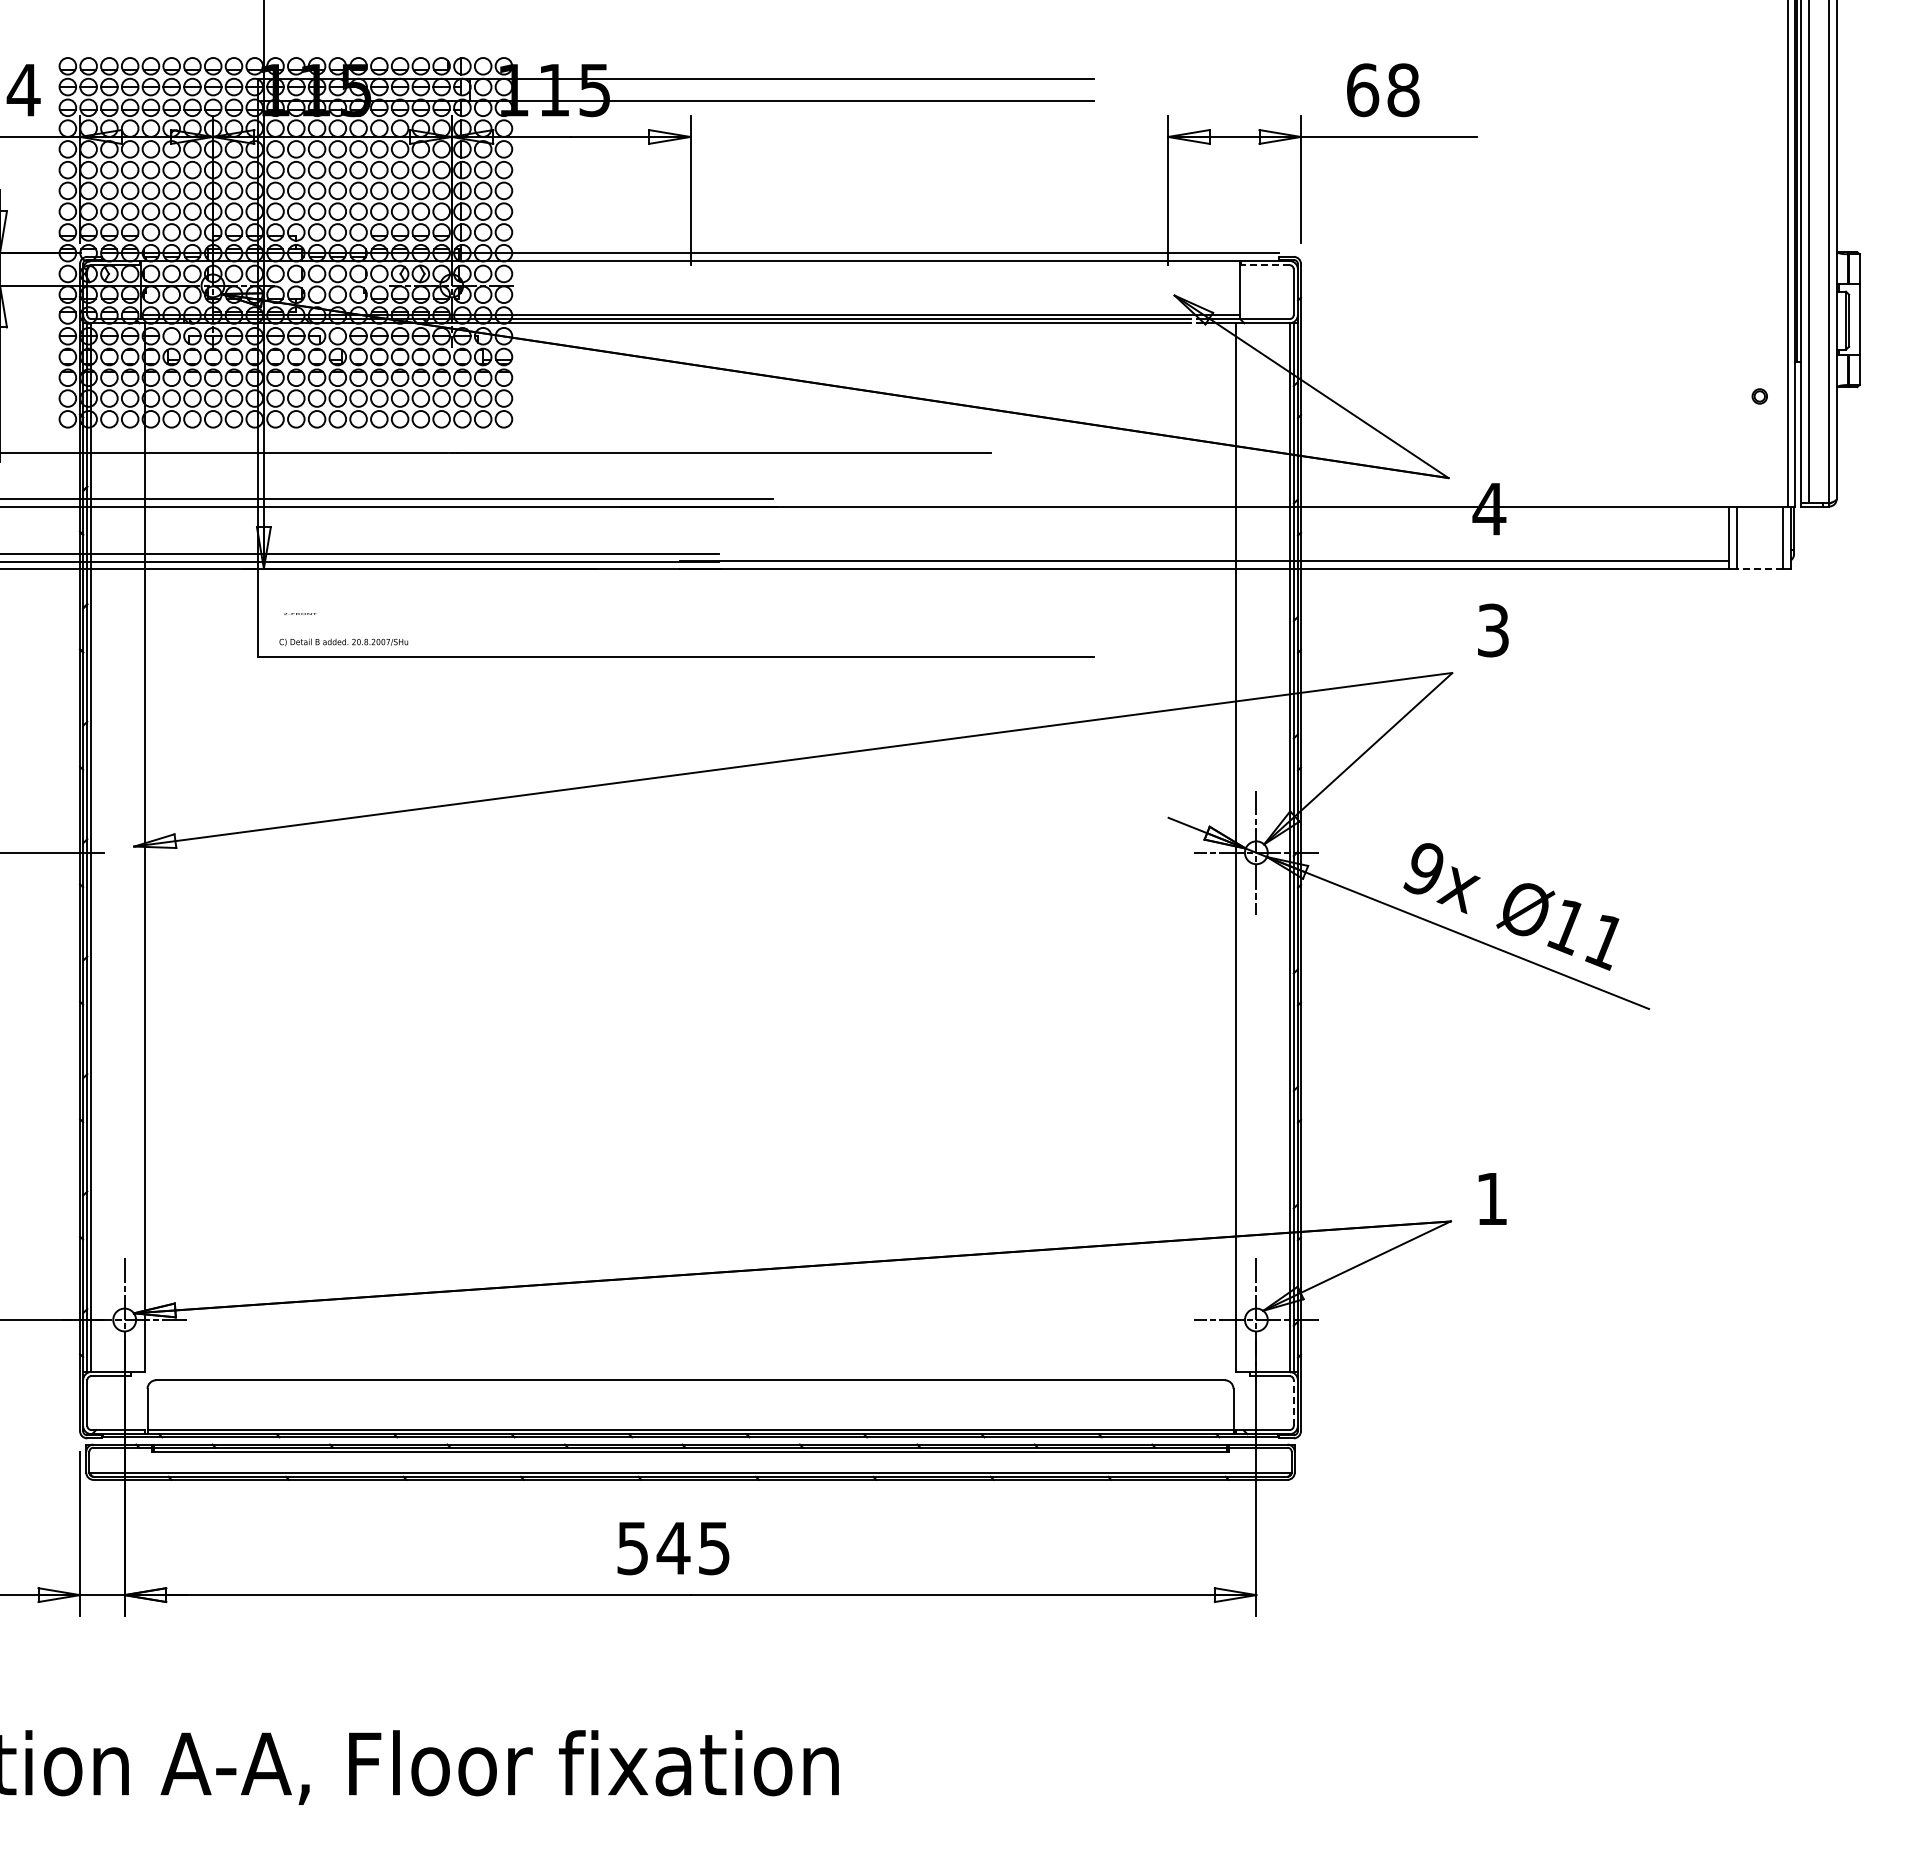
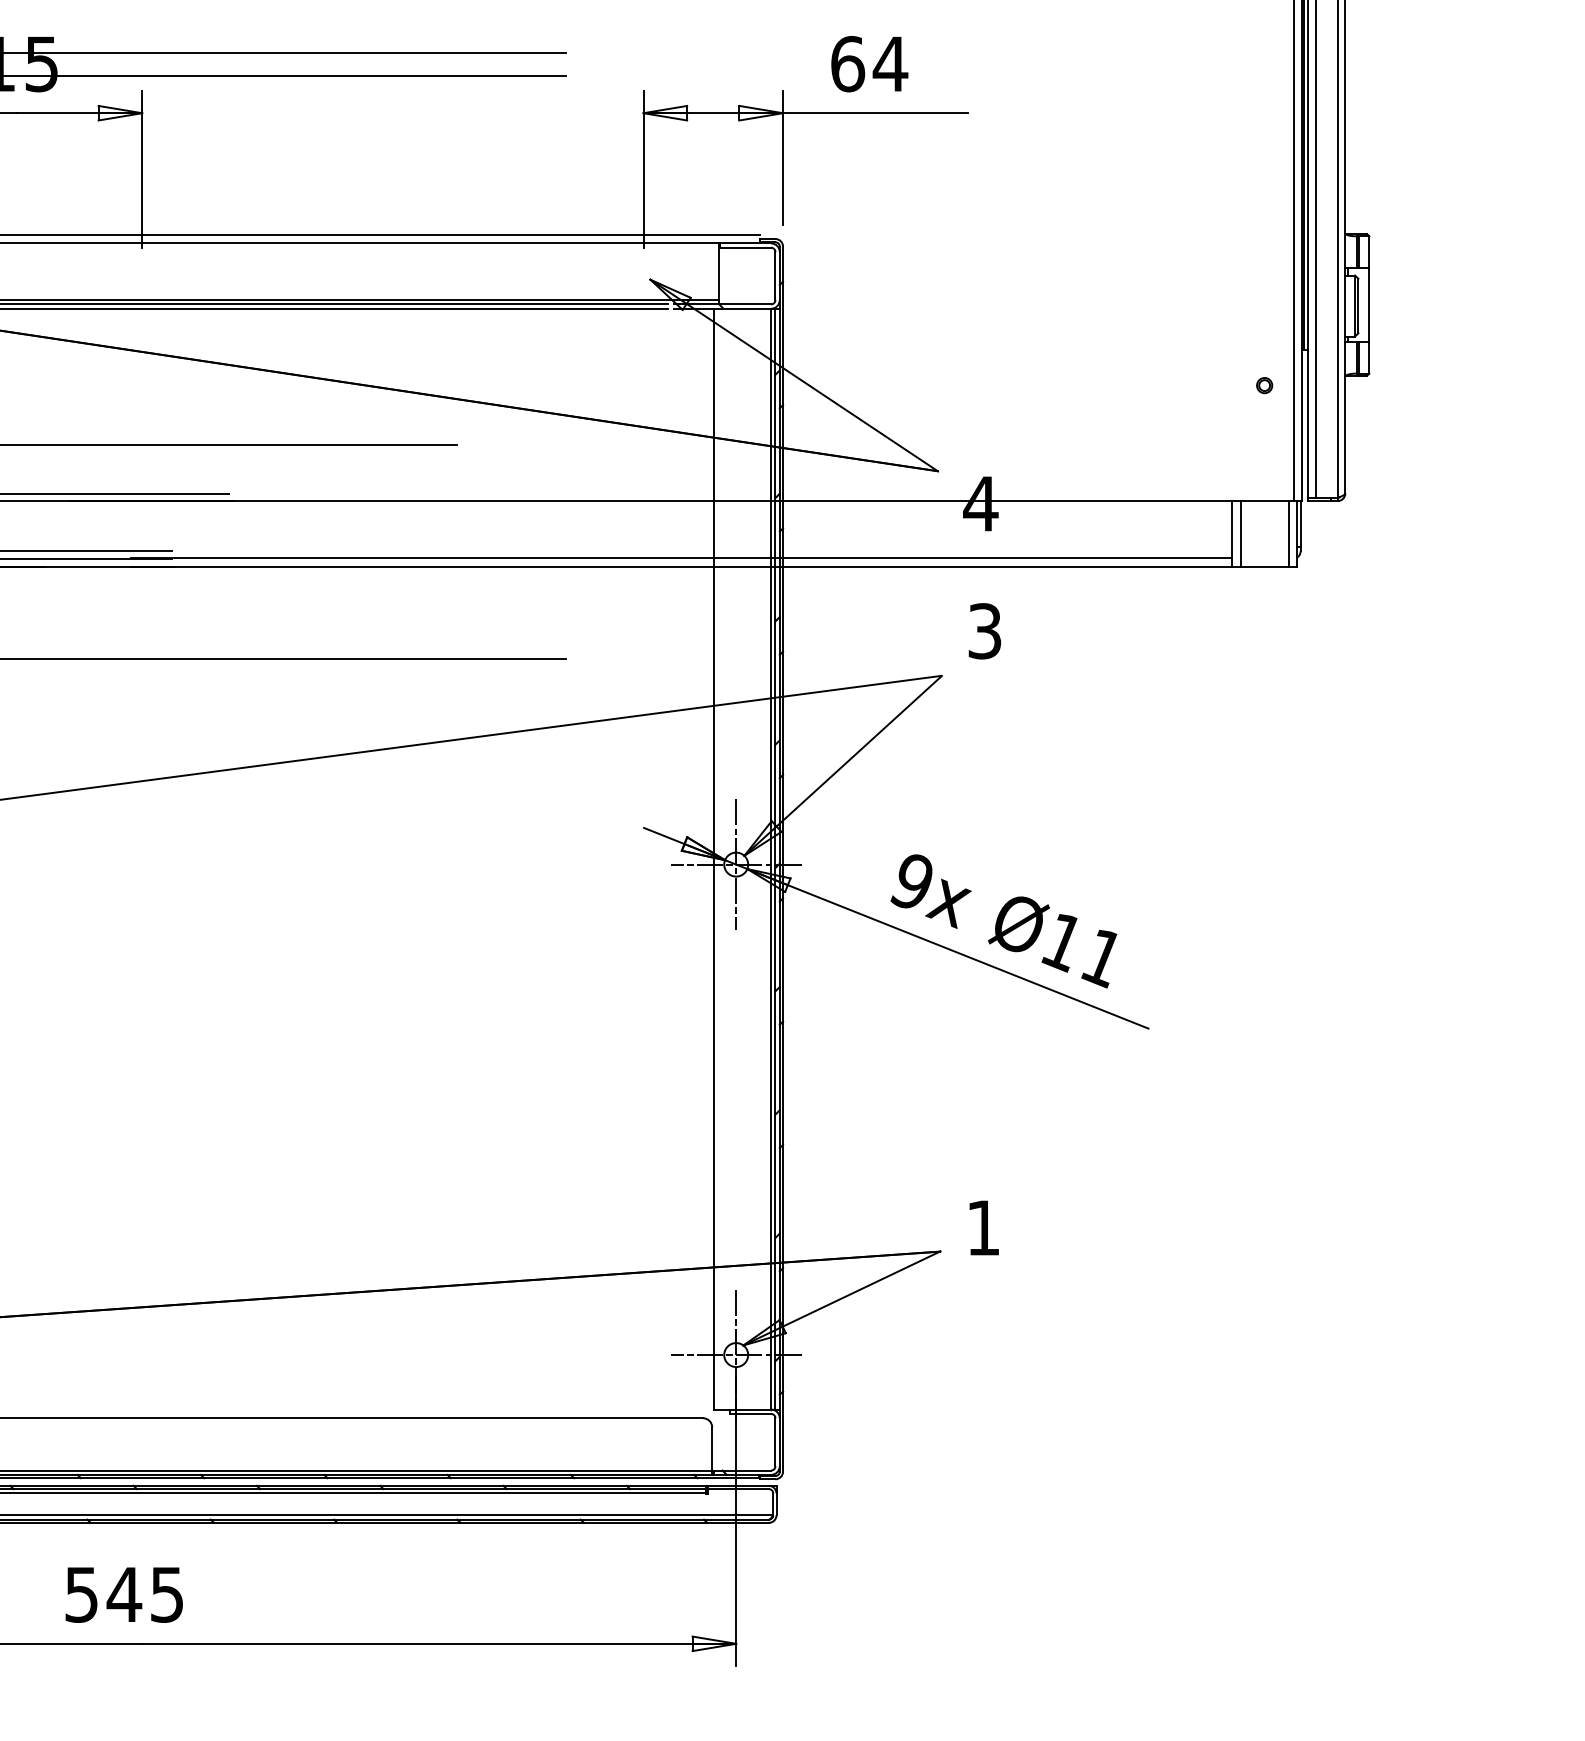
text: (1403, 90) -> (890, 64), 68 -> 64
line: (1264, 265) -> (744, 248), dashed -> solid
line: (1759, 568) -> (1264, 566), dashed -> solid
line: (1293, 1403) -> (775, 1442), dashed -> solid

